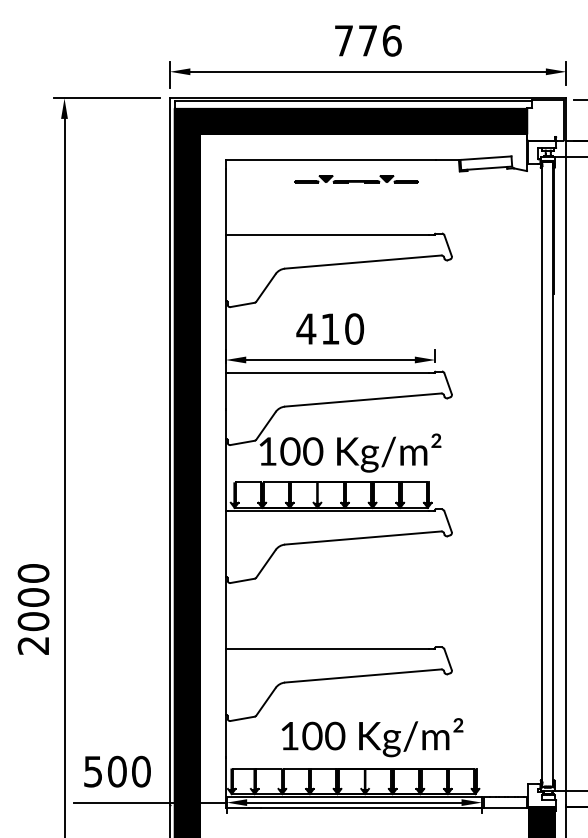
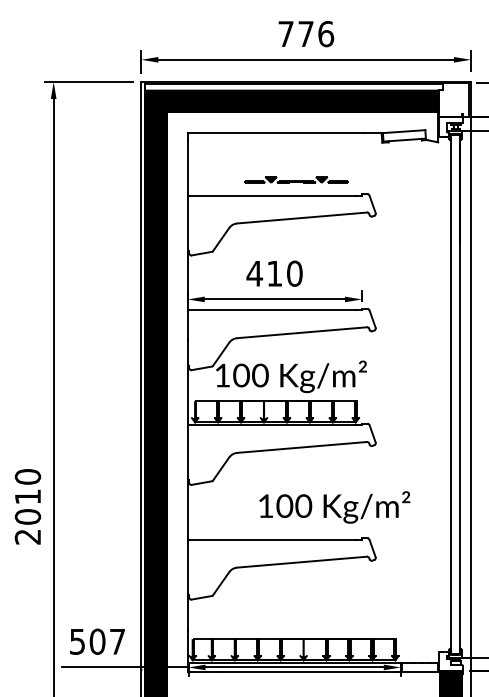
part: (356, 178) -> (296, 179), moved
text: (33, 596) -> (27, 496), 2000 -> 2010
text: (372, 737) -> (334, 507), moved
text: (141, 771) -> (117, 641), 500 -> 507

